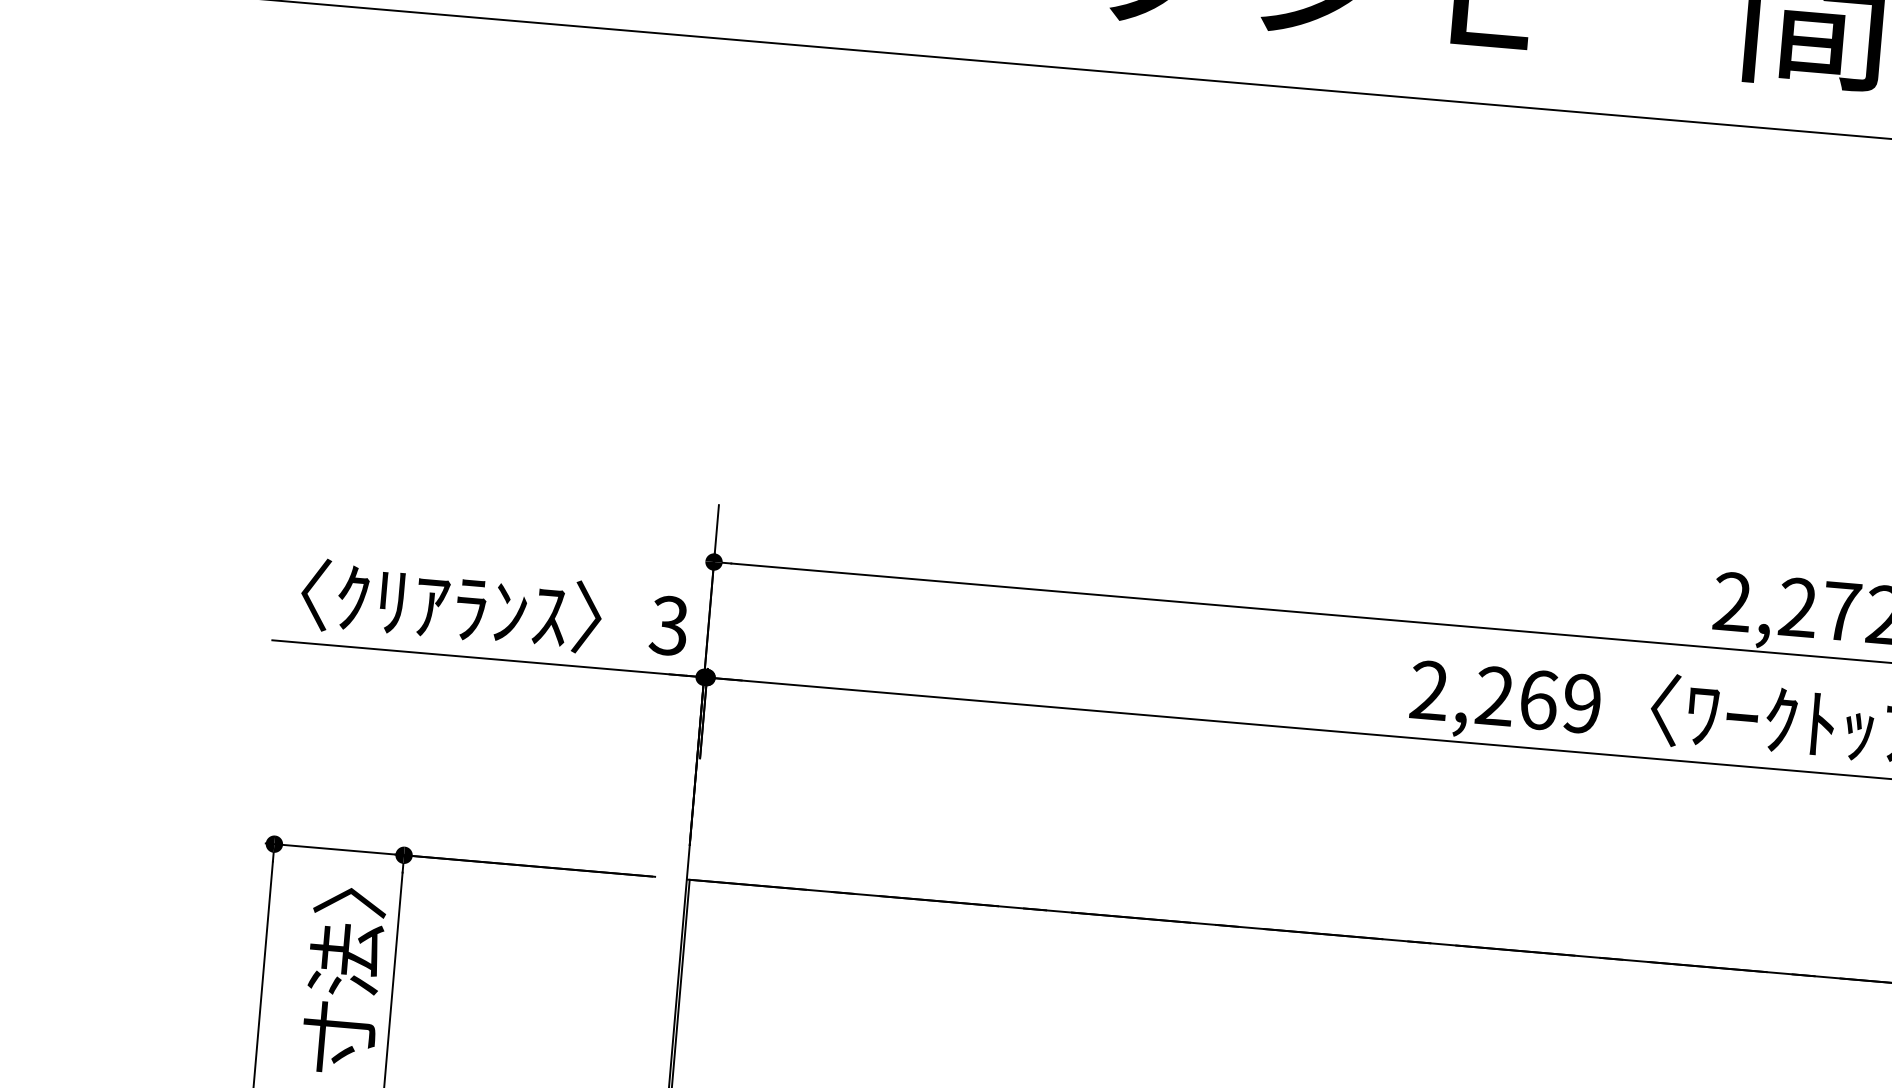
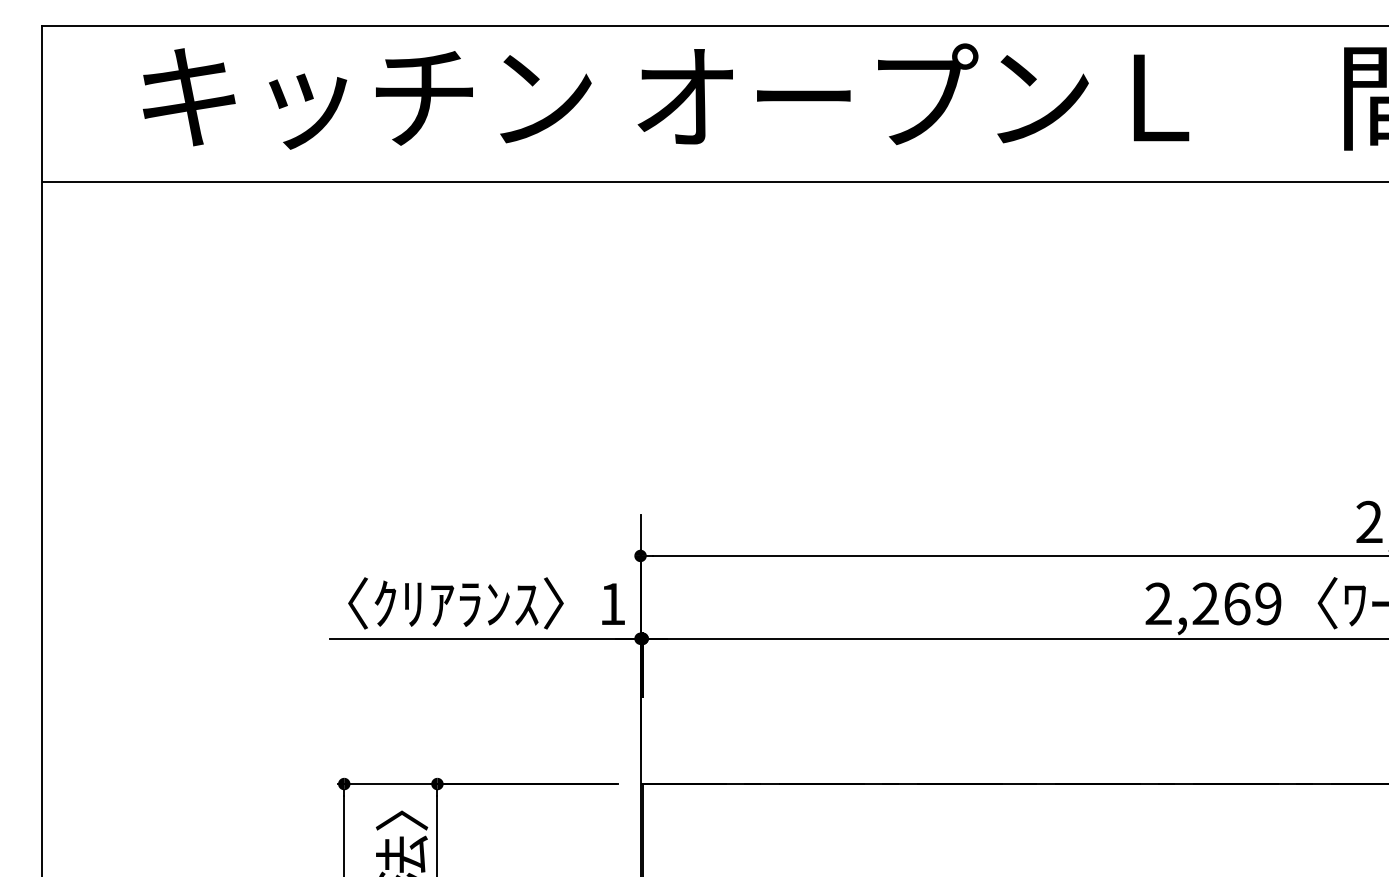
text: (669, 624) -> (612, 603), 3 -> 1

